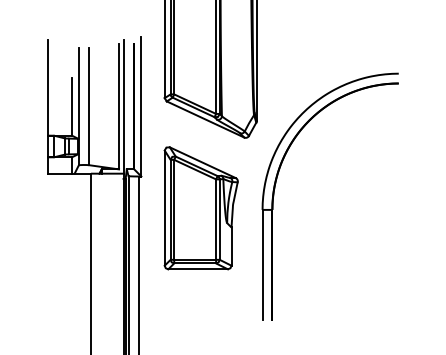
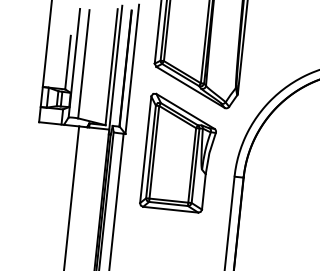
part: (200, 208) -> (178, 153), moved

